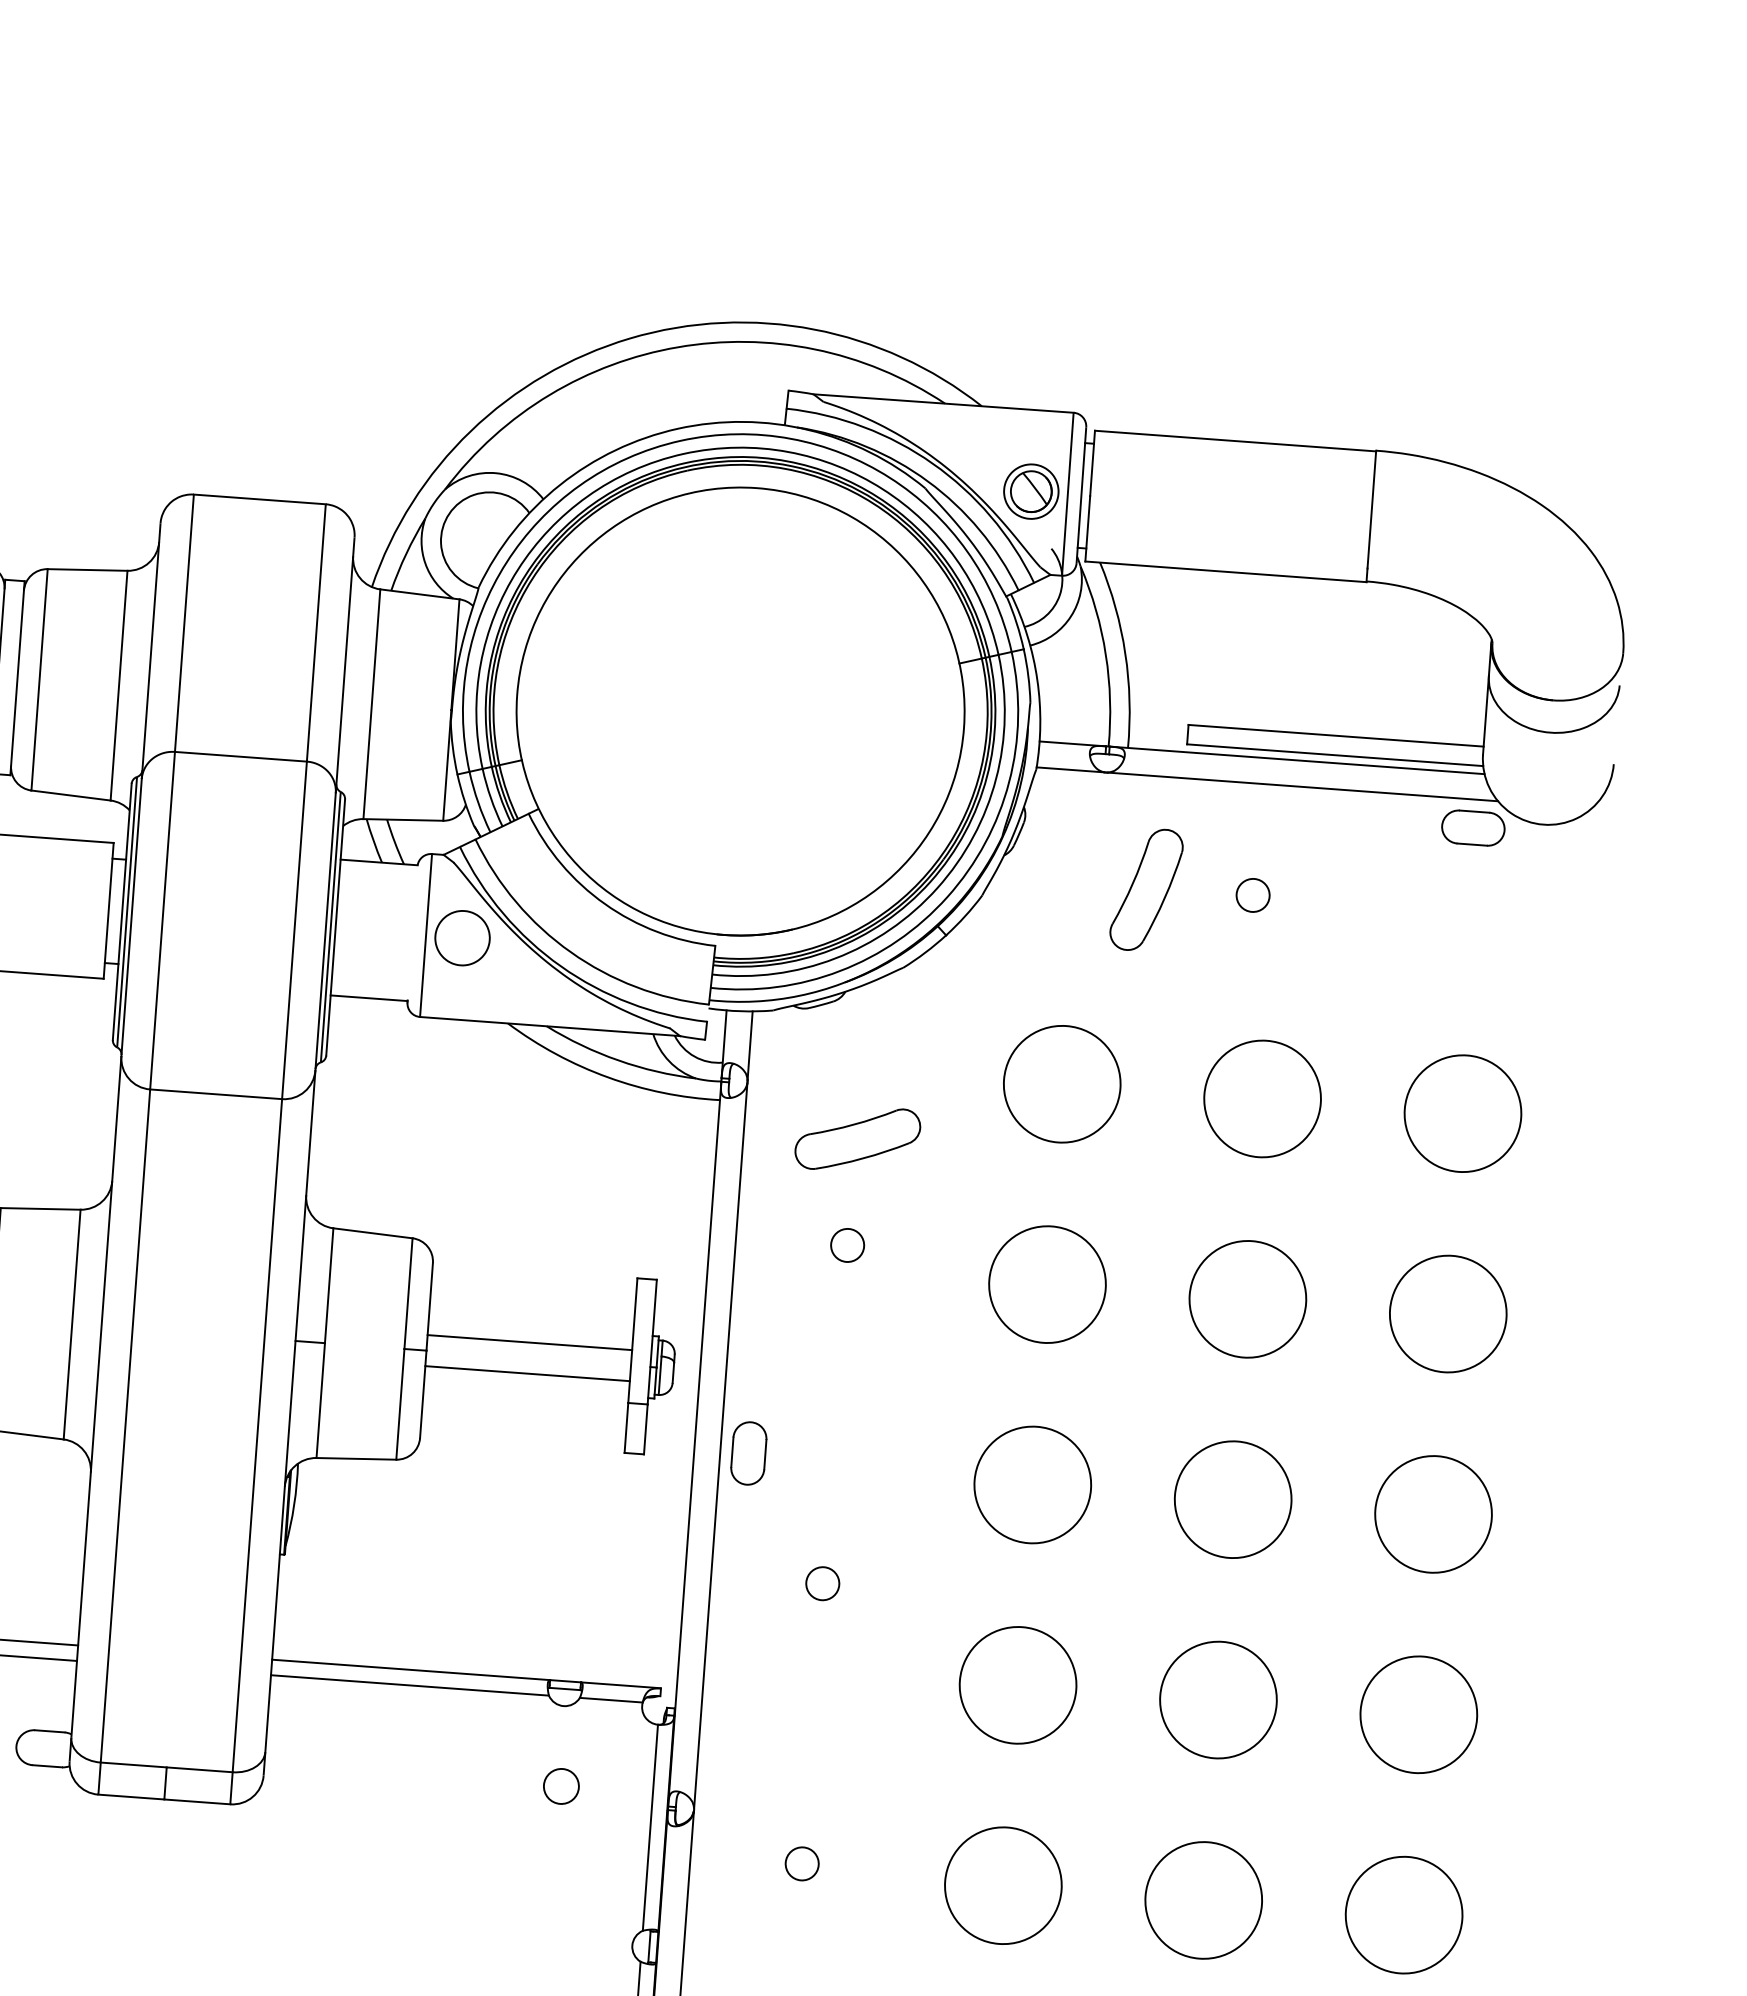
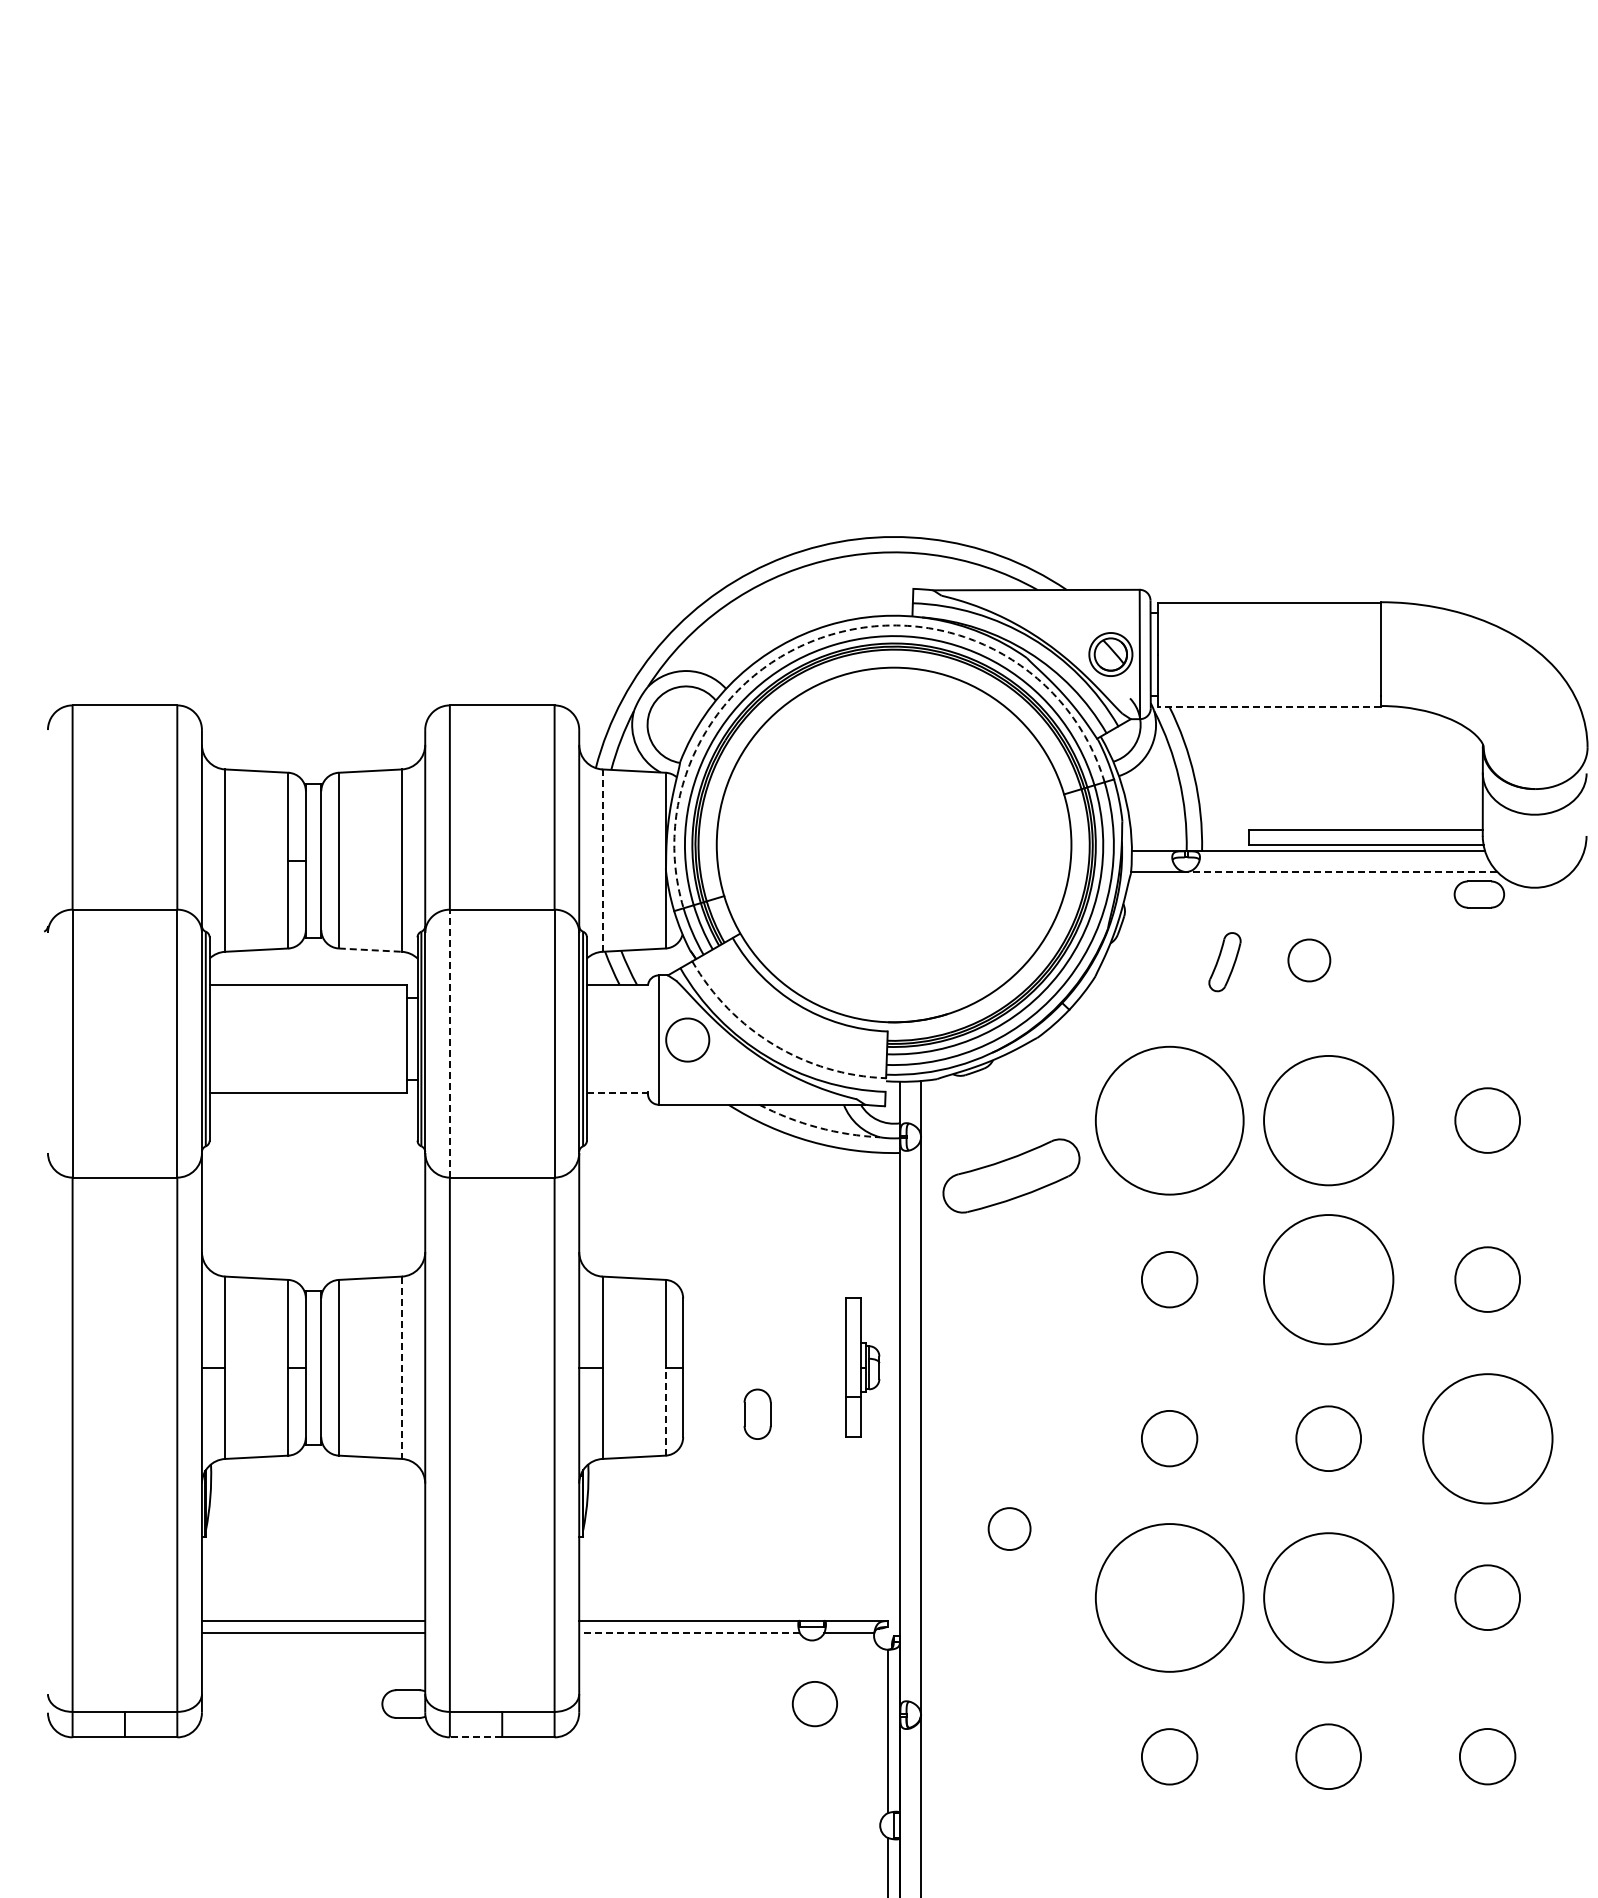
arc: (681, 440) -> (831, 634), solid -> dashed
line: (1226, 571) -> (1269, 706), solid -> dashed
line: (371, 705) -> (602, 861), solid -> dashed
line: (1303, 786) -> (1342, 871), solid -> dashed
line: (71, 795) -> (370, 950), solid -> dashed
part: (1146, 888) -> (1224, 961), size x0.6
circle: (1253, 895) -> (1309, 960), size x1.6
line: (162, 920) -> (449, 1043), solid -> dashed
arc: (571, 951) -> (774, 1044), solid -> dashed
line: (369, 997) -> (617, 1092), solid -> dashed
arc: (617, 1060) -> (817, 1127), solid -> dashed
circle: (1062, 1084) -> (1169, 1120), size x1.6
circle: (1262, 1098) -> (1328, 1120), size x1.4
circle: (1462, 1113) -> (1487, 1120), size x0.7
part: (857, 1138) -> (1011, 1175), size x1.4
circle: (847, 1245) -> (1009, 1260), removed
circle: (1047, 1284) -> (1169, 1279), size x0.6
circle: (1247, 1299) -> (1328, 1279), size x1.4
circle: (1447, 1313) -> (1487, 1279), size x0.7
line: (71, 1325) -> (401, 1368), solid -> dashed
line: (530, 1342) -> (764, 1355), removed
line: (527, 1374) -> (764, 1380), removed
line: (400, 1404) -> (665, 1411), solid -> dashed
part: (748, 1452) -> (757, 1413), moved
circle: (1032, 1484) -> (1169, 1438), size x0.6
circle: (1232, 1499) -> (1328, 1438), size x0.7
circle: (1433, 1514) -> (1487, 1438), size x1.4
circle: (822, 1583) -> (1009, 1528), size x1.6
line: (409, 1685) -> (689, 1633), solid -> dashed
circle: (1017, 1685) -> (1169, 1597), size x1.6
circle: (1218, 1699) -> (1328, 1597), size x1.4
circle: (1418, 1714) -> (1487, 1597), size x0.7
circle: (560, 1785) -> (814, 1703), size x1.6
line: (130, 1797) -> (475, 1737), solid -> dashed
circle: (802, 1864) -> (1009, 1751), removed
circle: (1003, 1885) -> (1169, 1756), size x0.6
circle: (1203, 1900) -> (1328, 1756), size x0.7
circle: (1403, 1914) -> (1487, 1756), size x0.6

